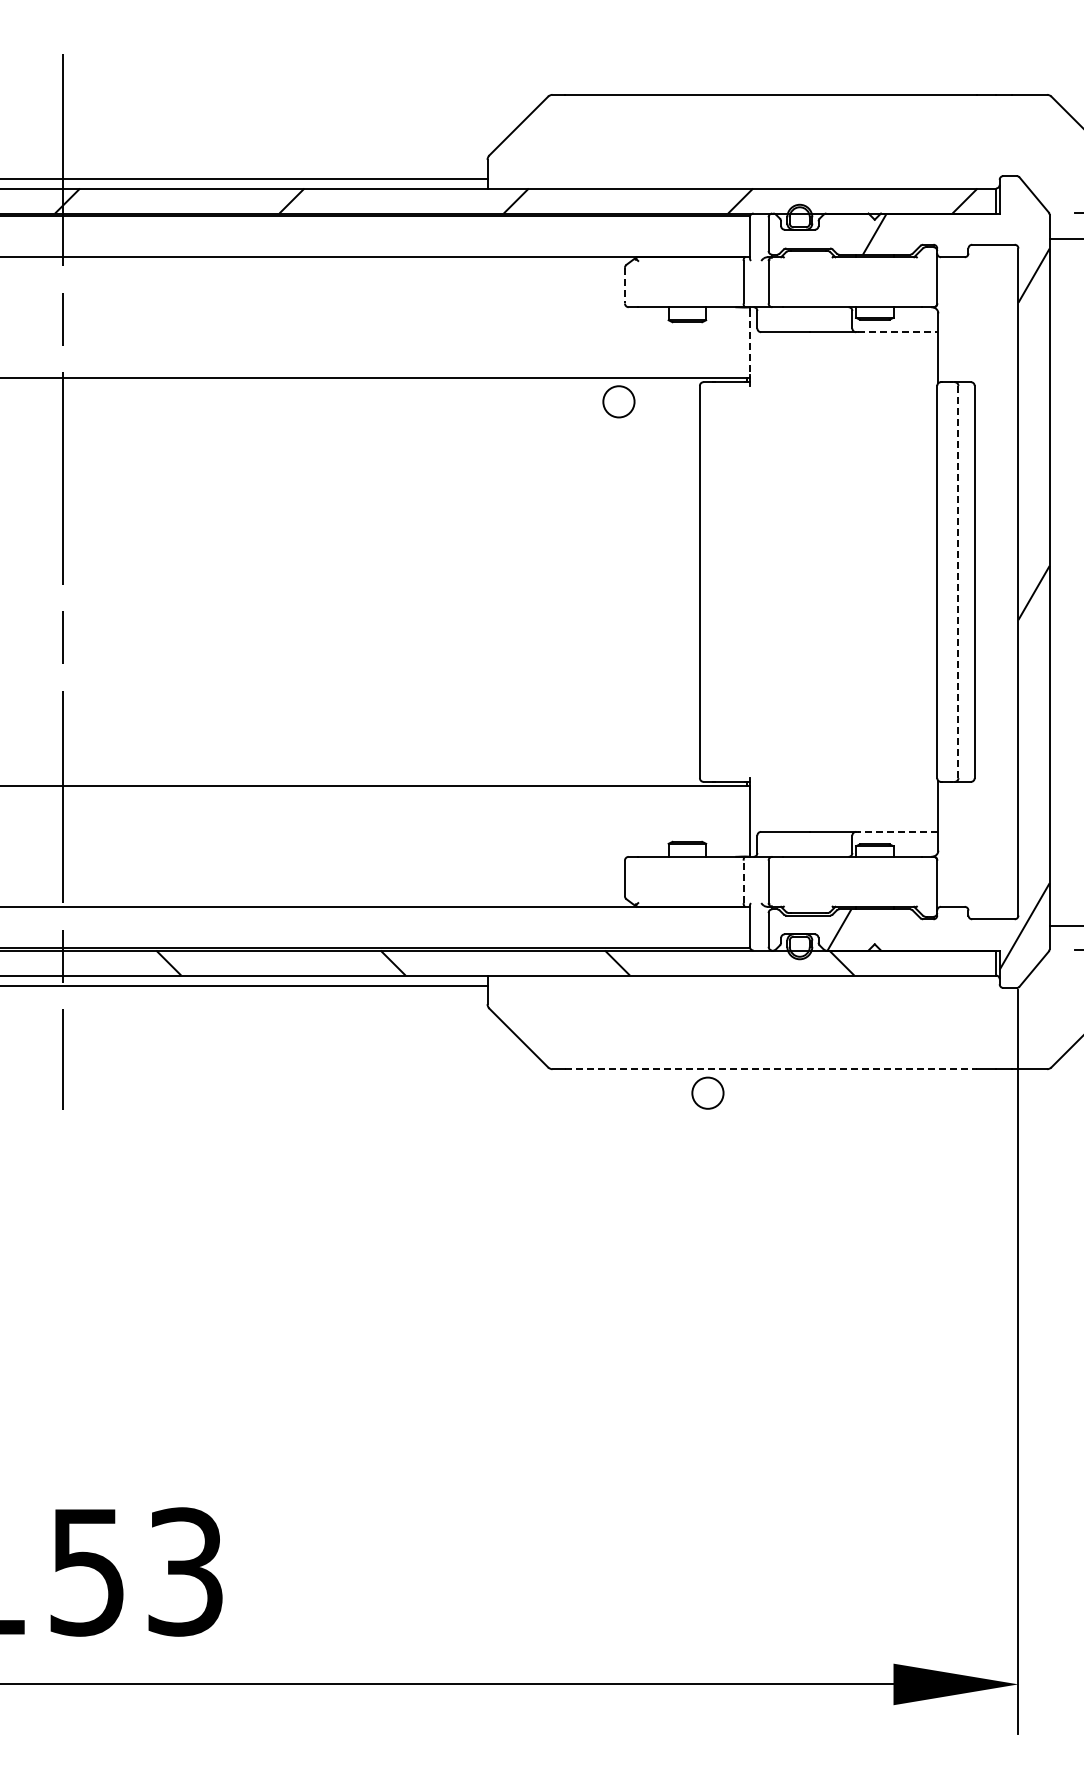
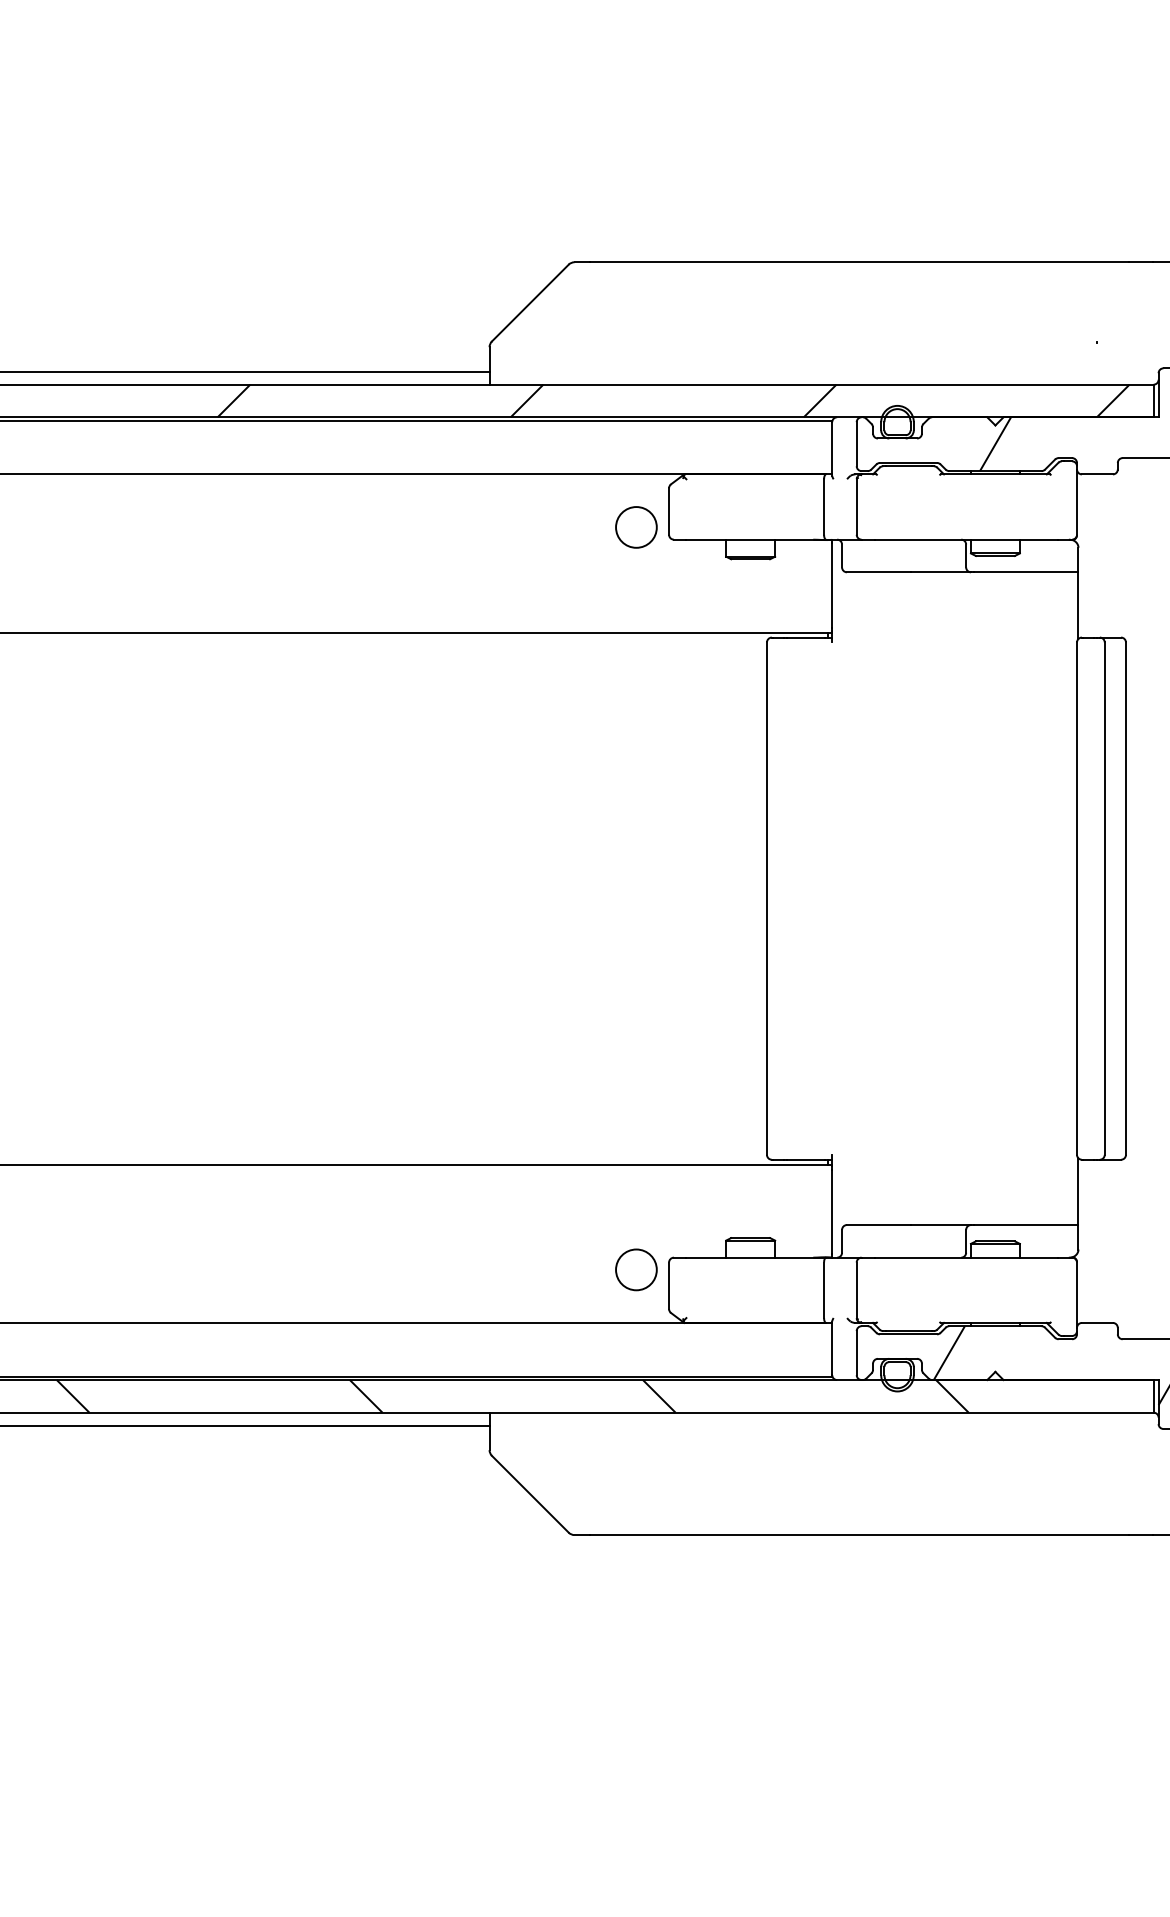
line: (624, 285) -> (668, 511), dashed -> solid
line: (898, 332) -> (1026, 572), dashed -> solid
line: (749, 342) -> (831, 585), dashed -> solid
circle: (618, 401) -> (635, 526), moved
line: (958, 581) -> (1104, 897), dashed -> solid
line: (897, 831) -> (1025, 1224), dashed -> solid
line: (743, 881) -> (823, 1289), dashed -> solid
line: (771, 1069) -> (860, 1535), dashed -> solid
circle: (707, 1092) -> (635, 1268), moved

